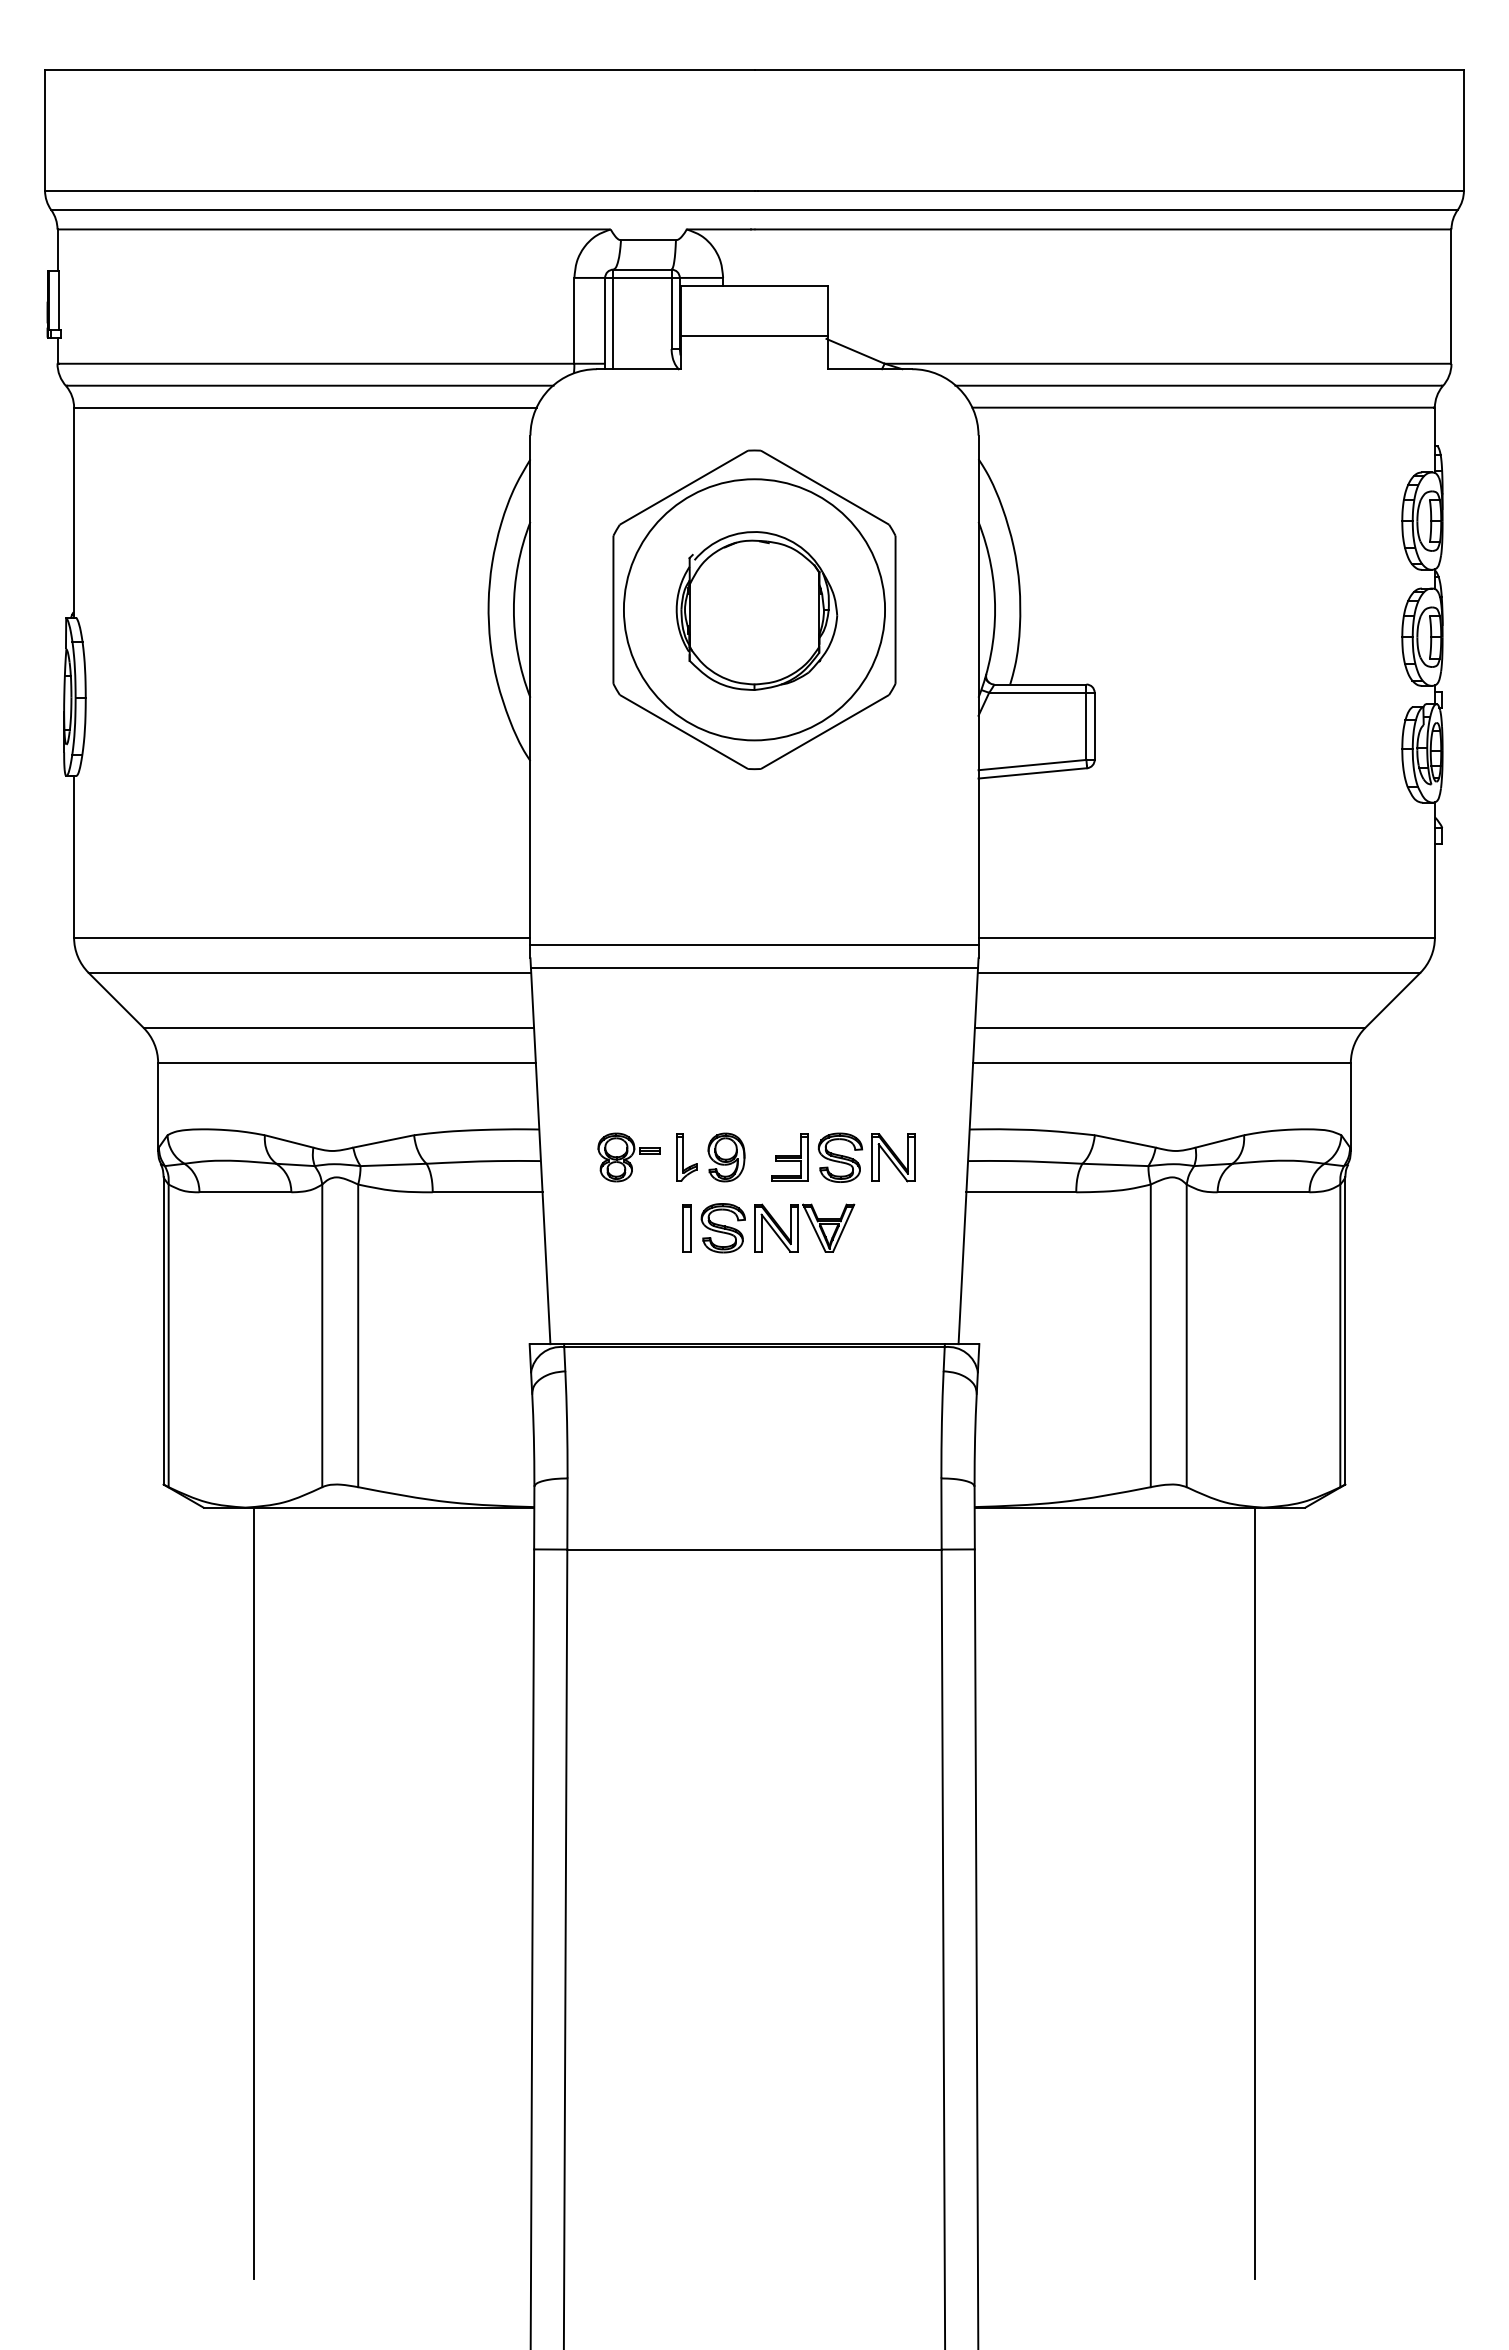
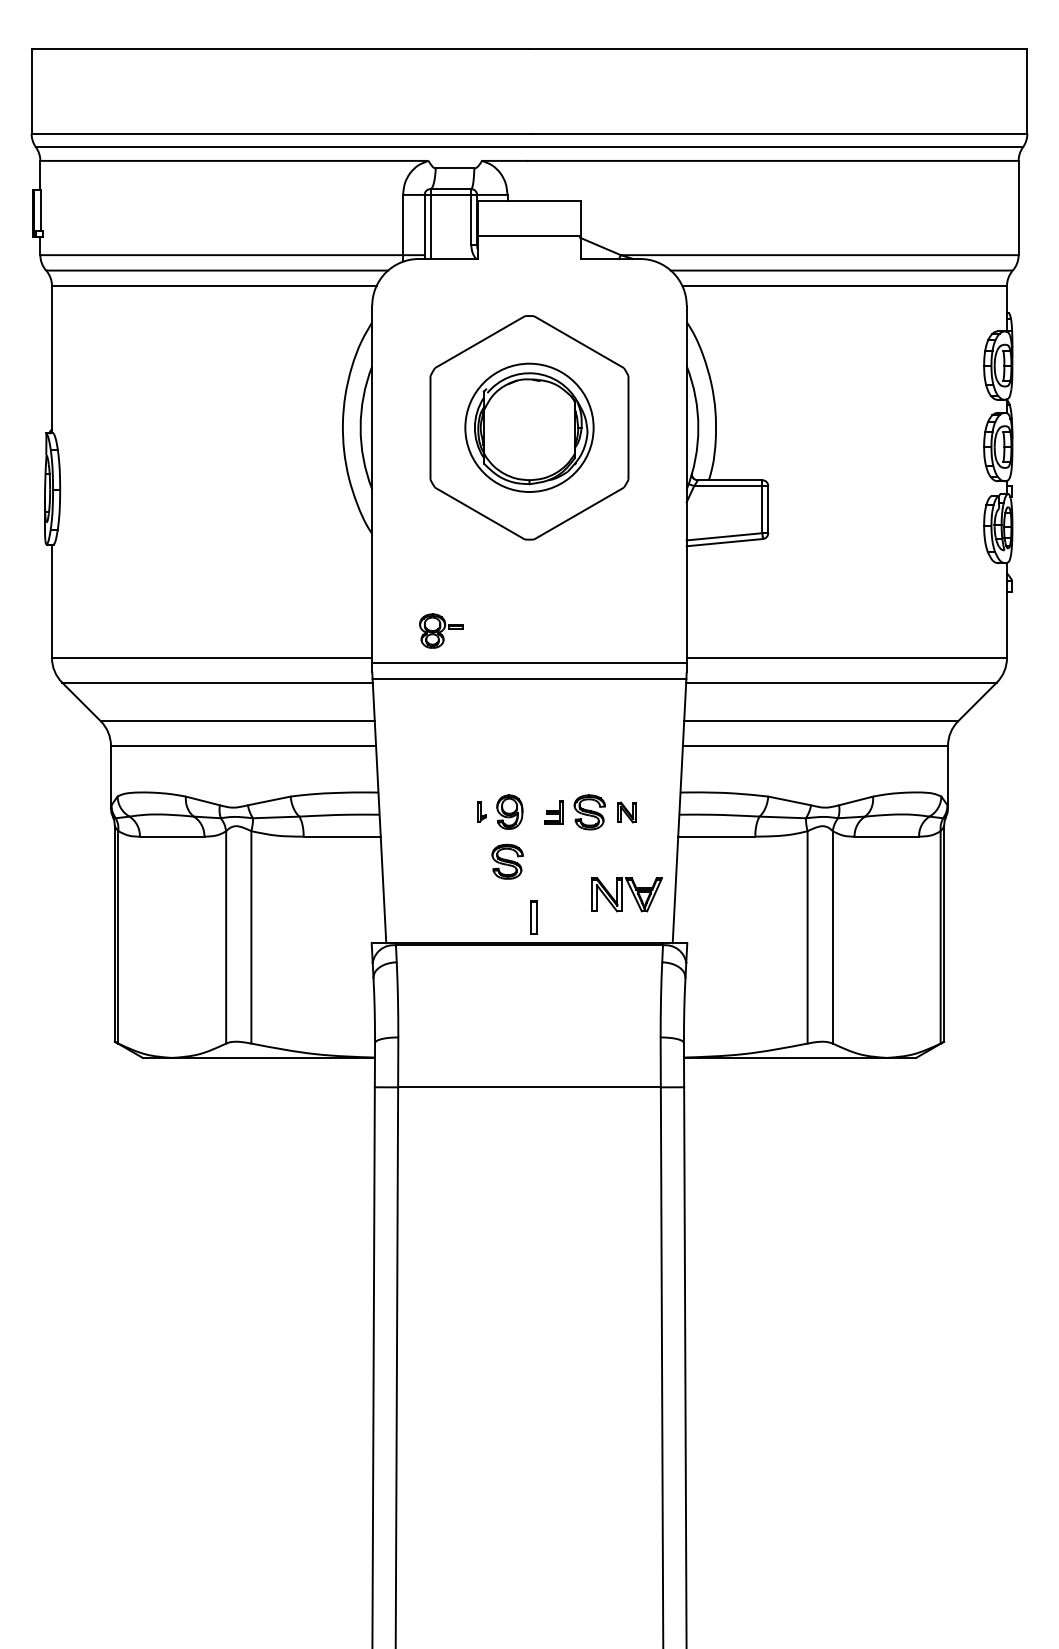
circle: (754, 609) -> (529, 427), size x0.7
part: (628, 1157) -> (441, 631), moved
part: (686, 1157) -> (481, 812), size x0.6
part: (789, 1157) -> (554, 812), size x0.7
part: (893, 1157) -> (627, 812), size x0.6
part: (804, 1227) -> (627, 894), moved
part: (686, 1228) -> (533, 917), moved
line: (254, 1893) -> (178, 1328), removed
line: (1254, 1893) -> (880, 1328), removed

